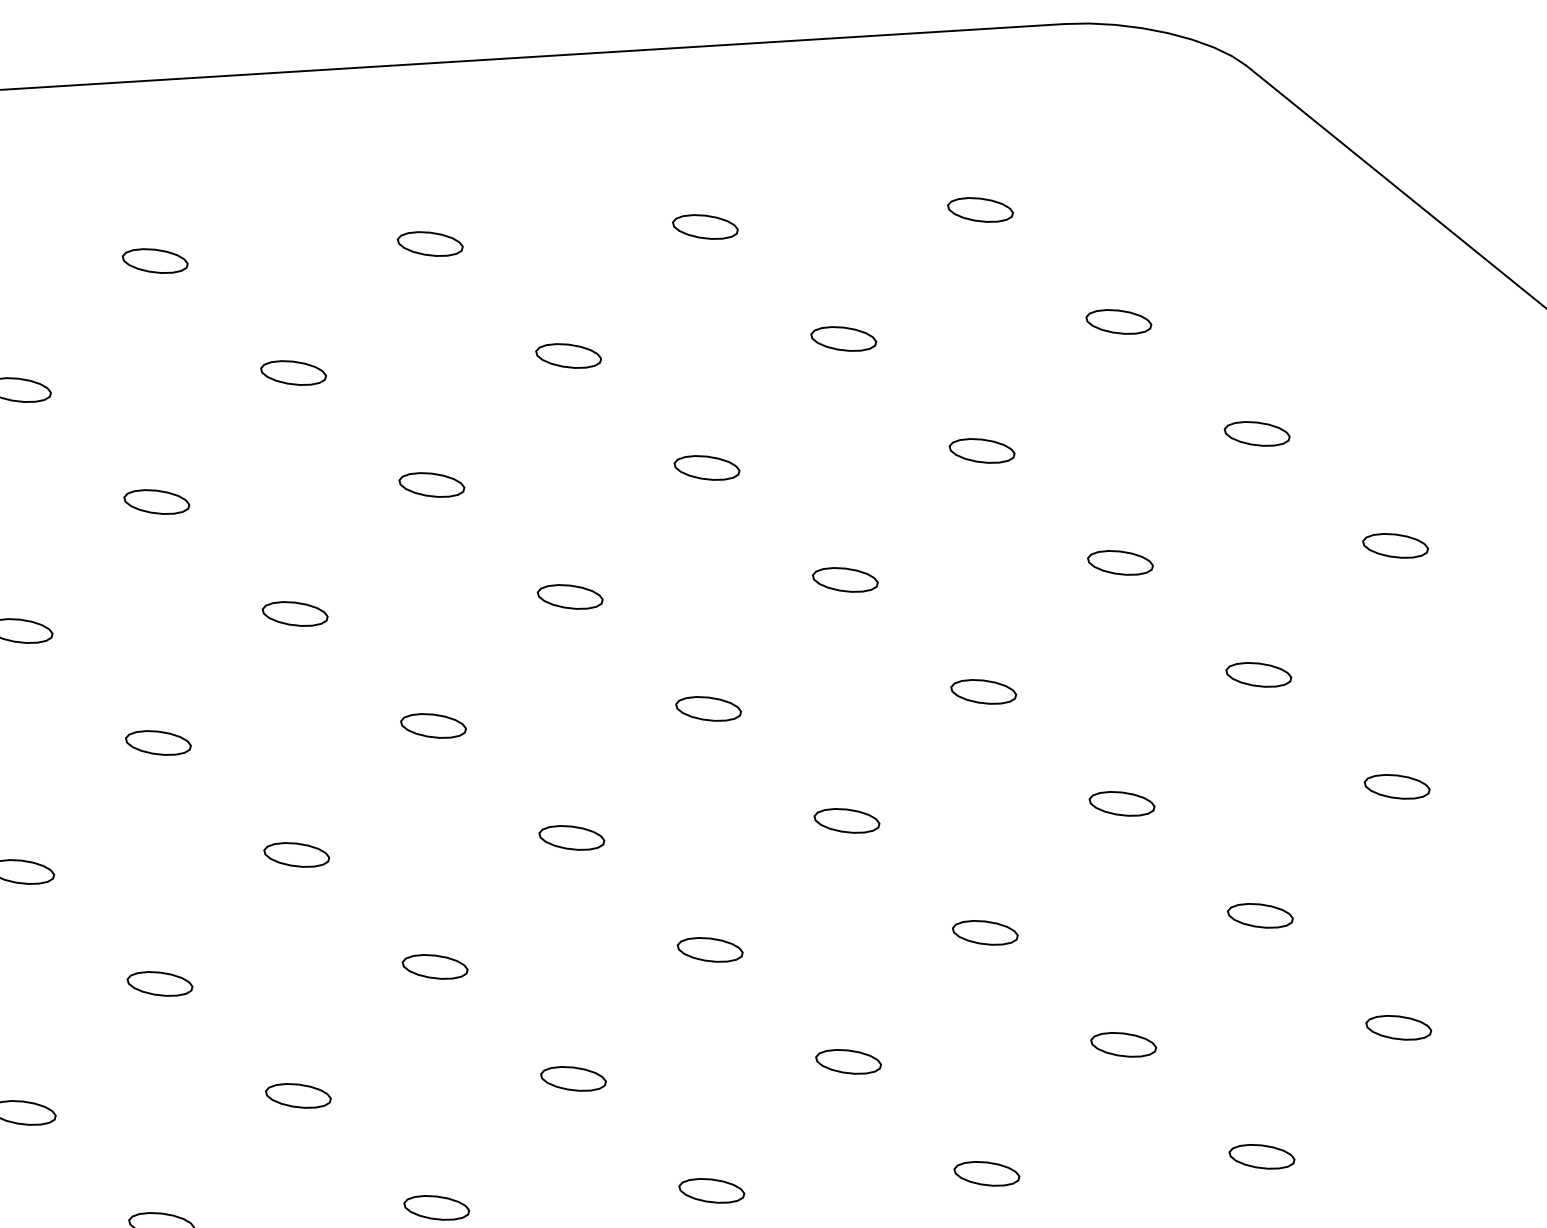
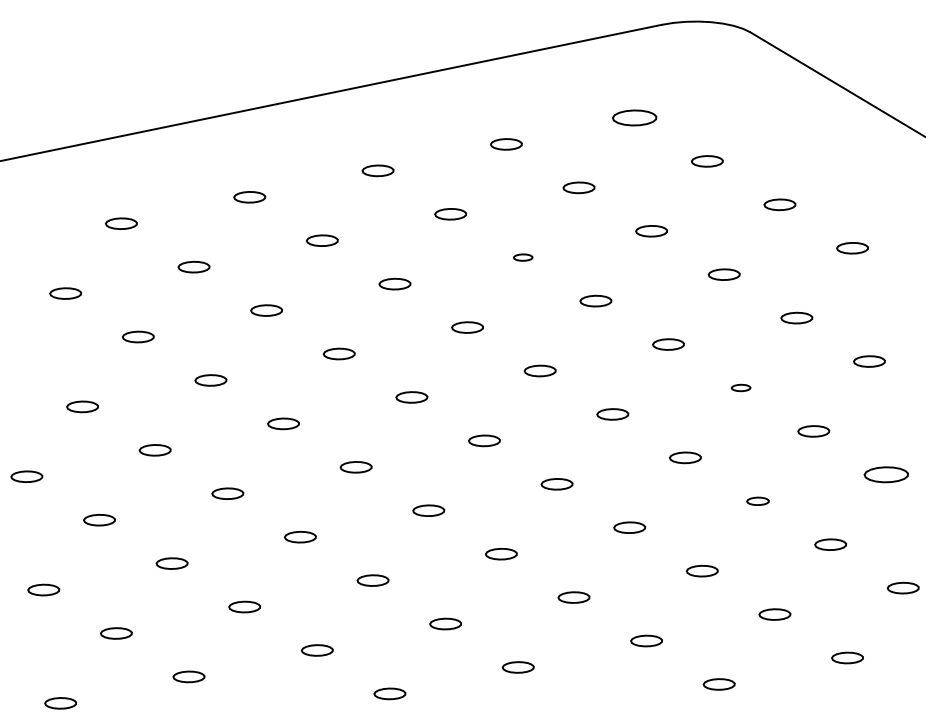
part: (980, 208) -> (634, 117), size x1.4
part: (705, 467) -> (522, 257), size x0.6
part: (1120, 802) -> (740, 387), size x0.6
part: (1399, 1027) -> (886, 474), size x1.4
part: (1122, 1045) -> (757, 501), size x0.7

